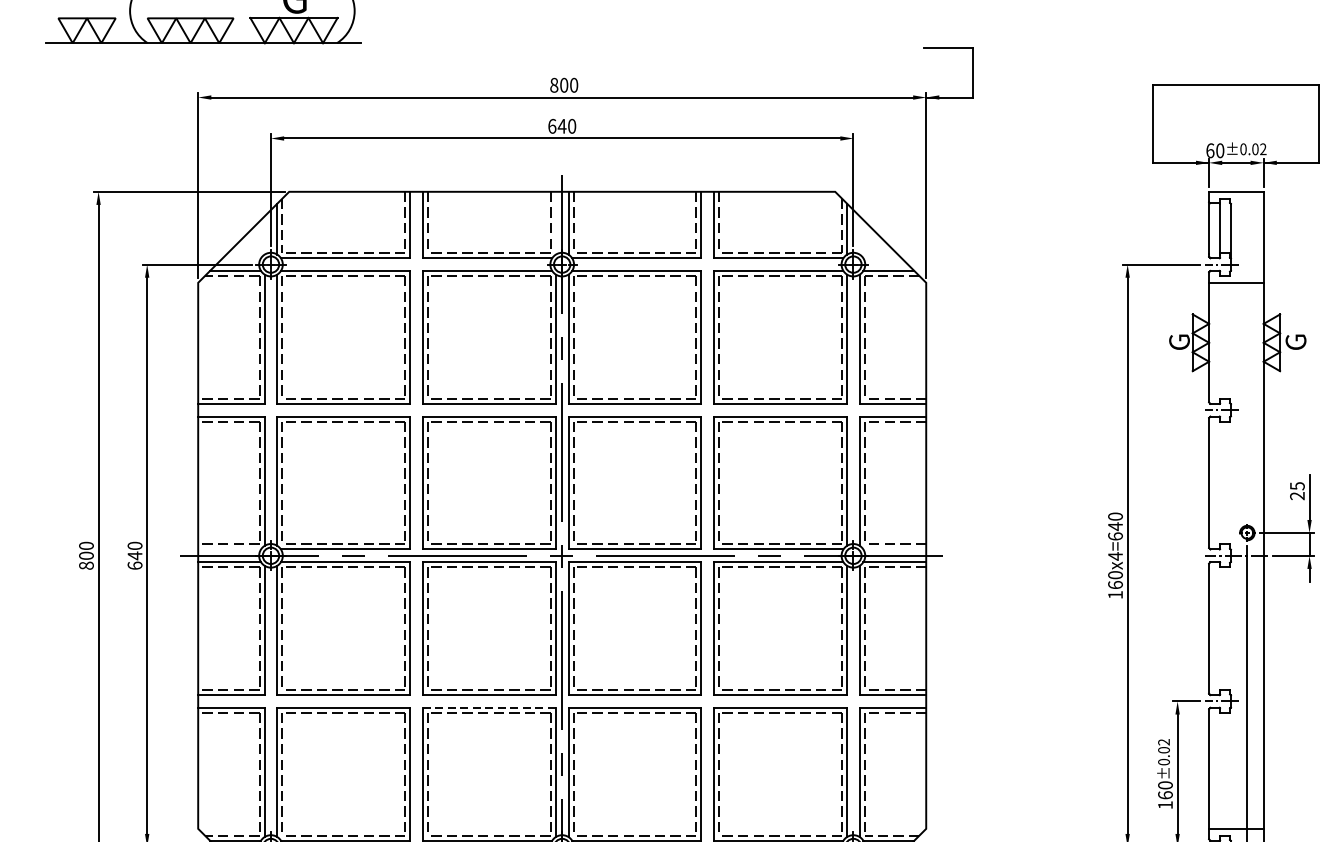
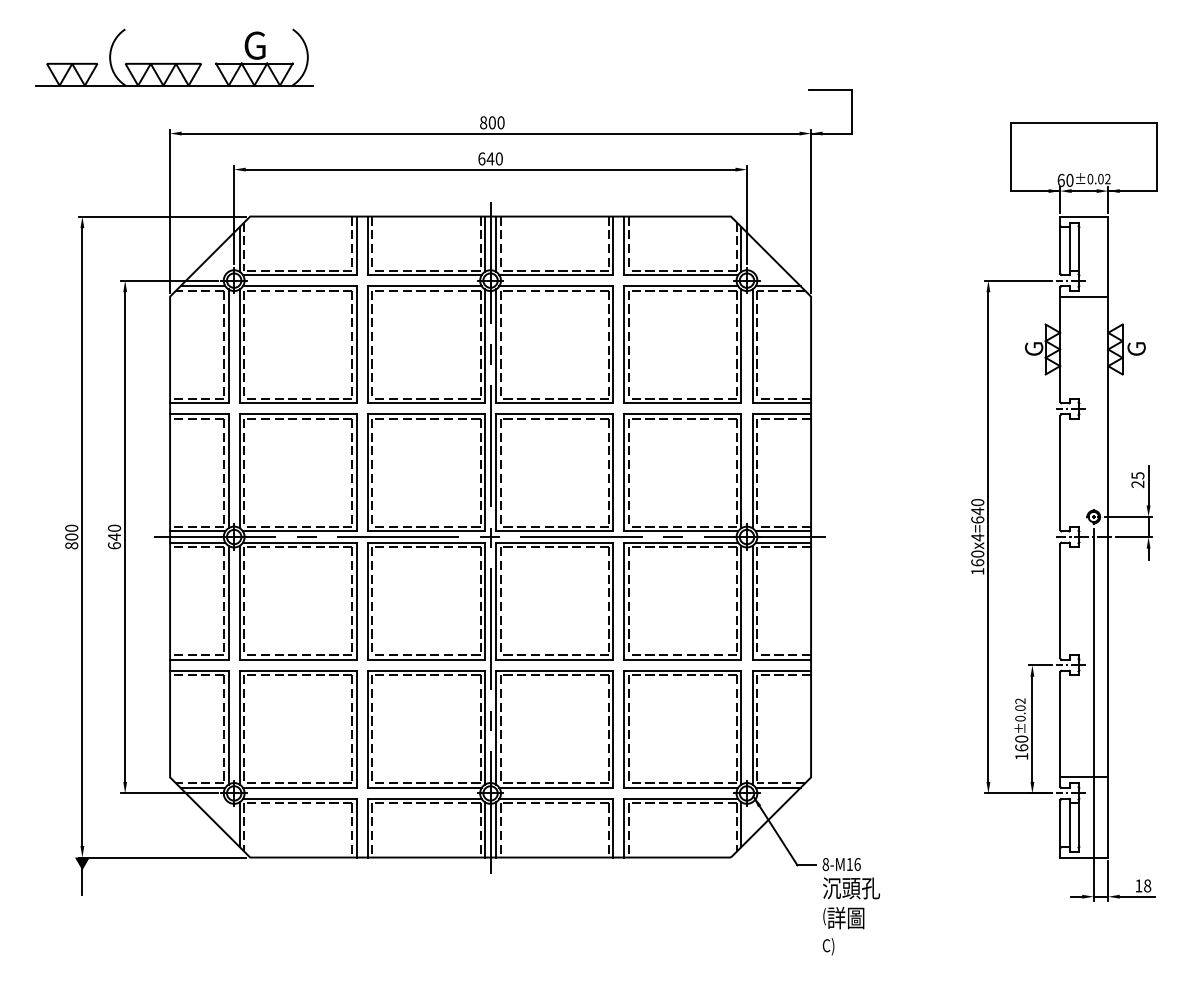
line: (555, 222) -> (484, 243), added
line: (229, 549) -> (197, 531), added
line: (894, 549) -> (783, 531), added
line: (489, 707) -> (426, 670), dashed -> solid

